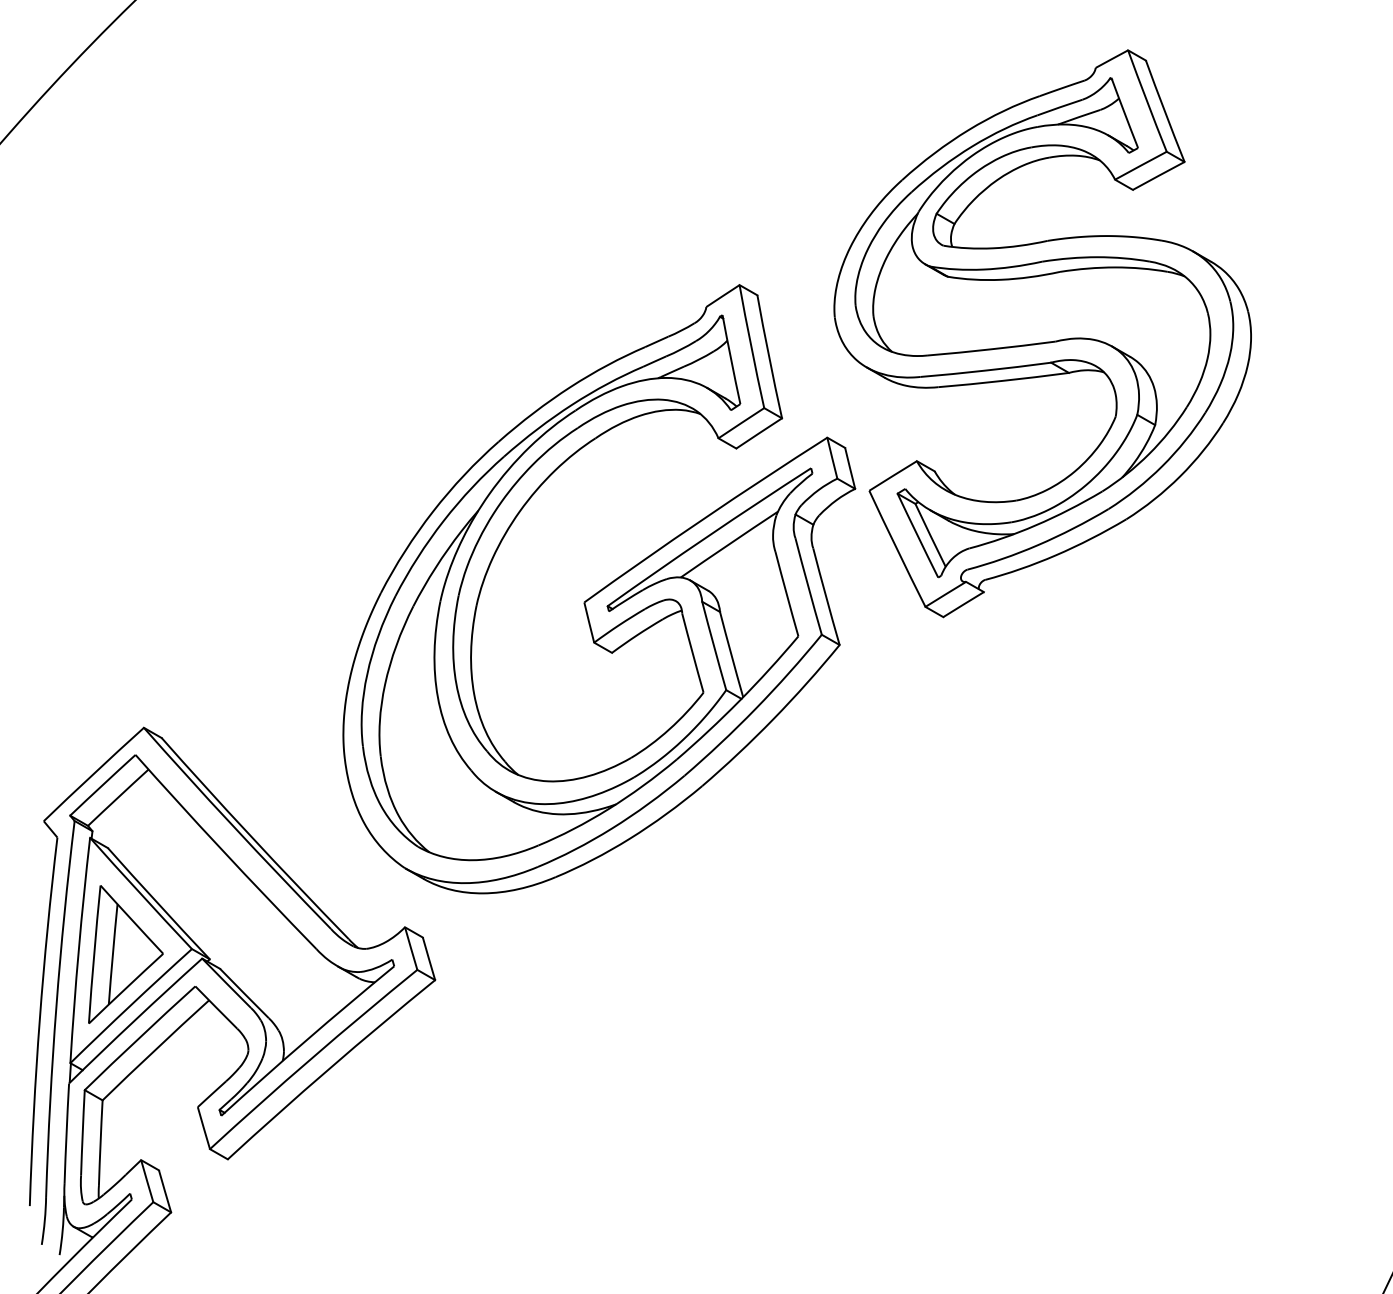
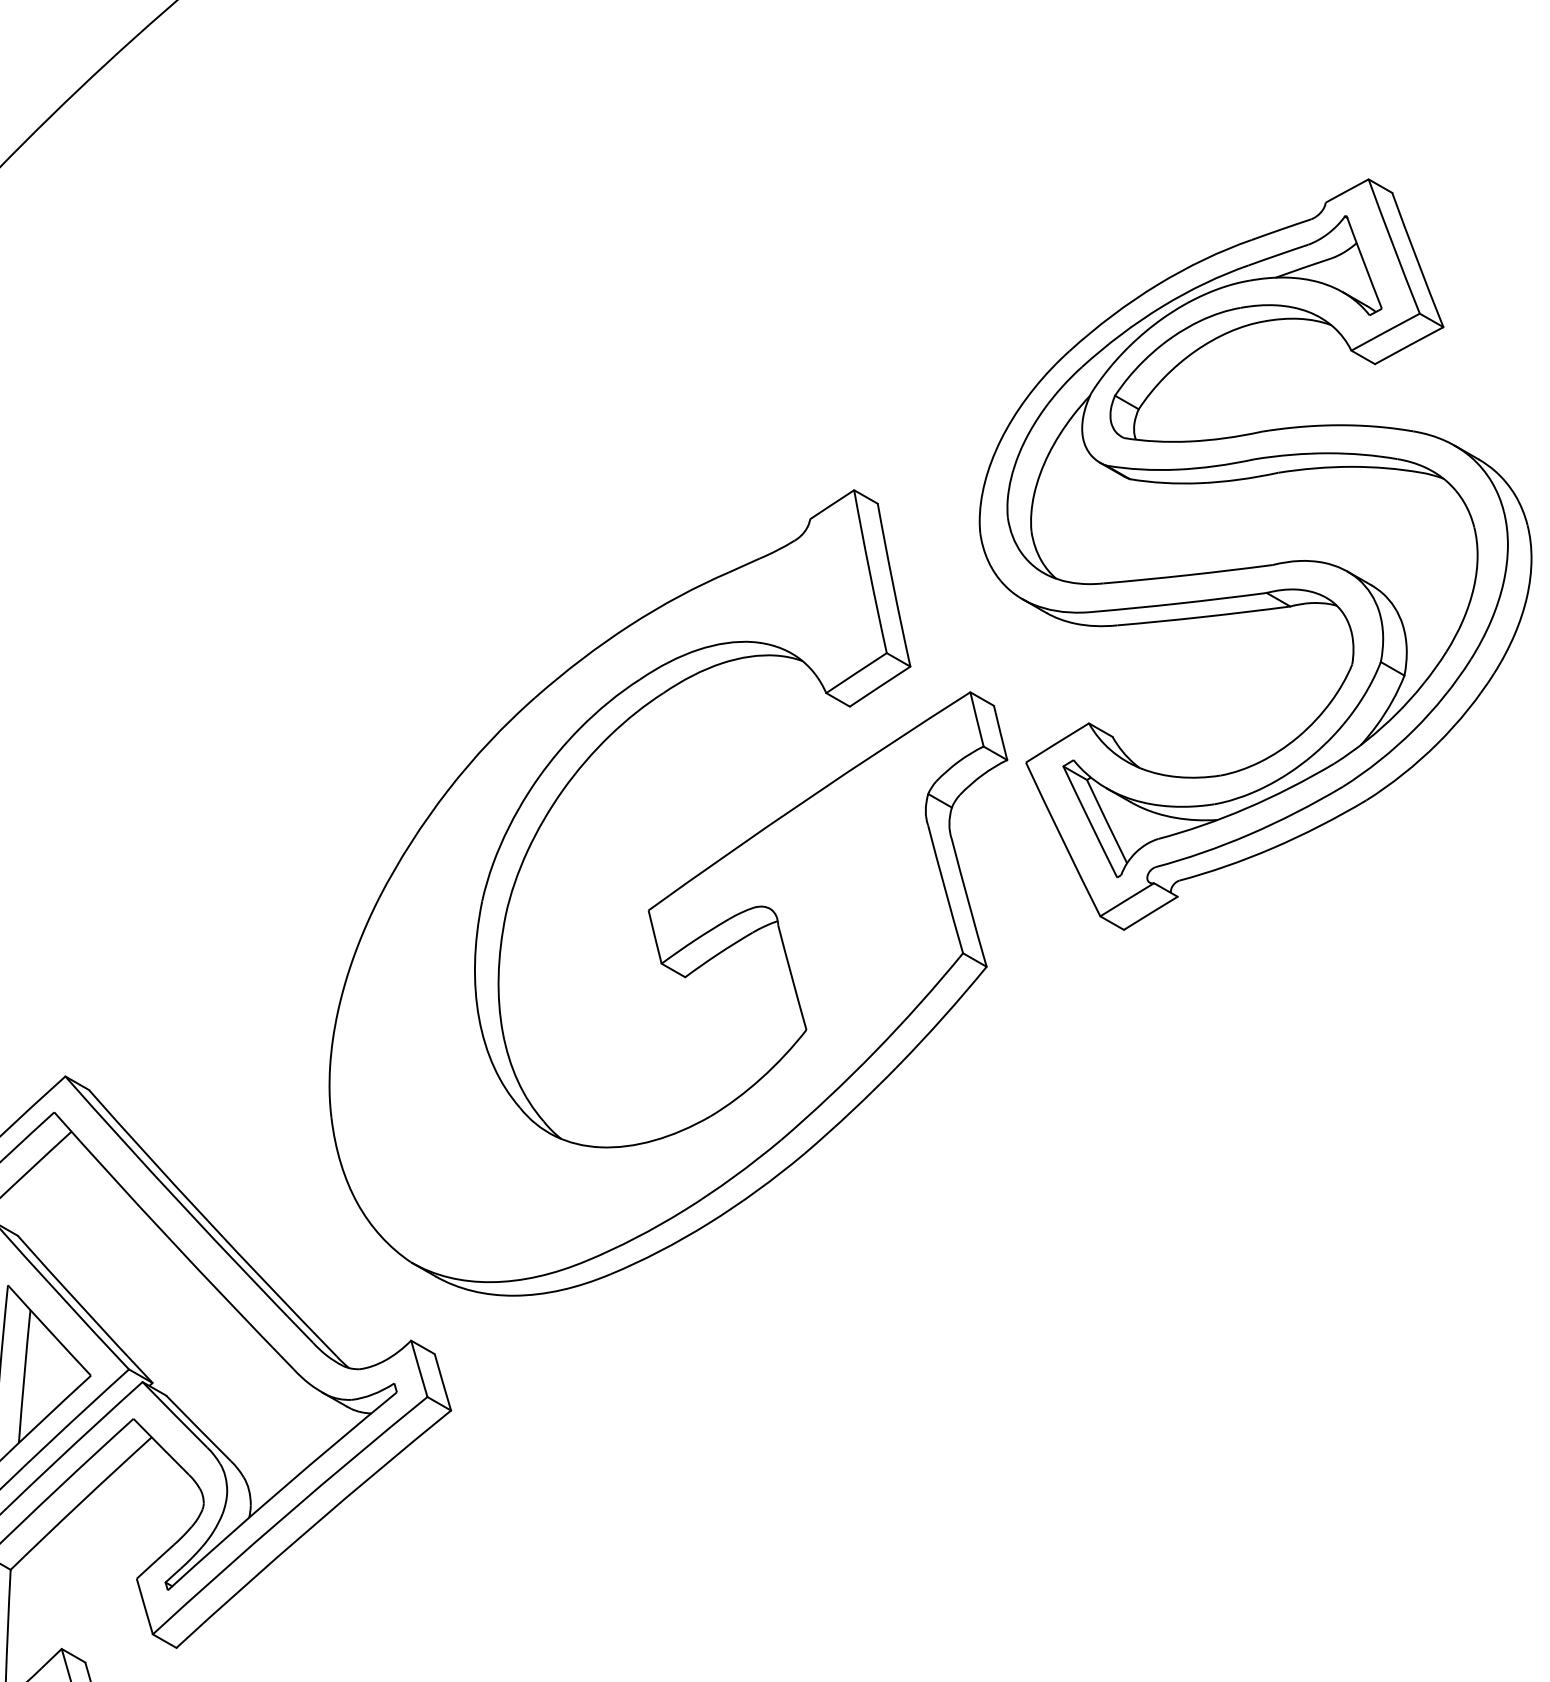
part: (606, 606) -> (677, 915), removed

